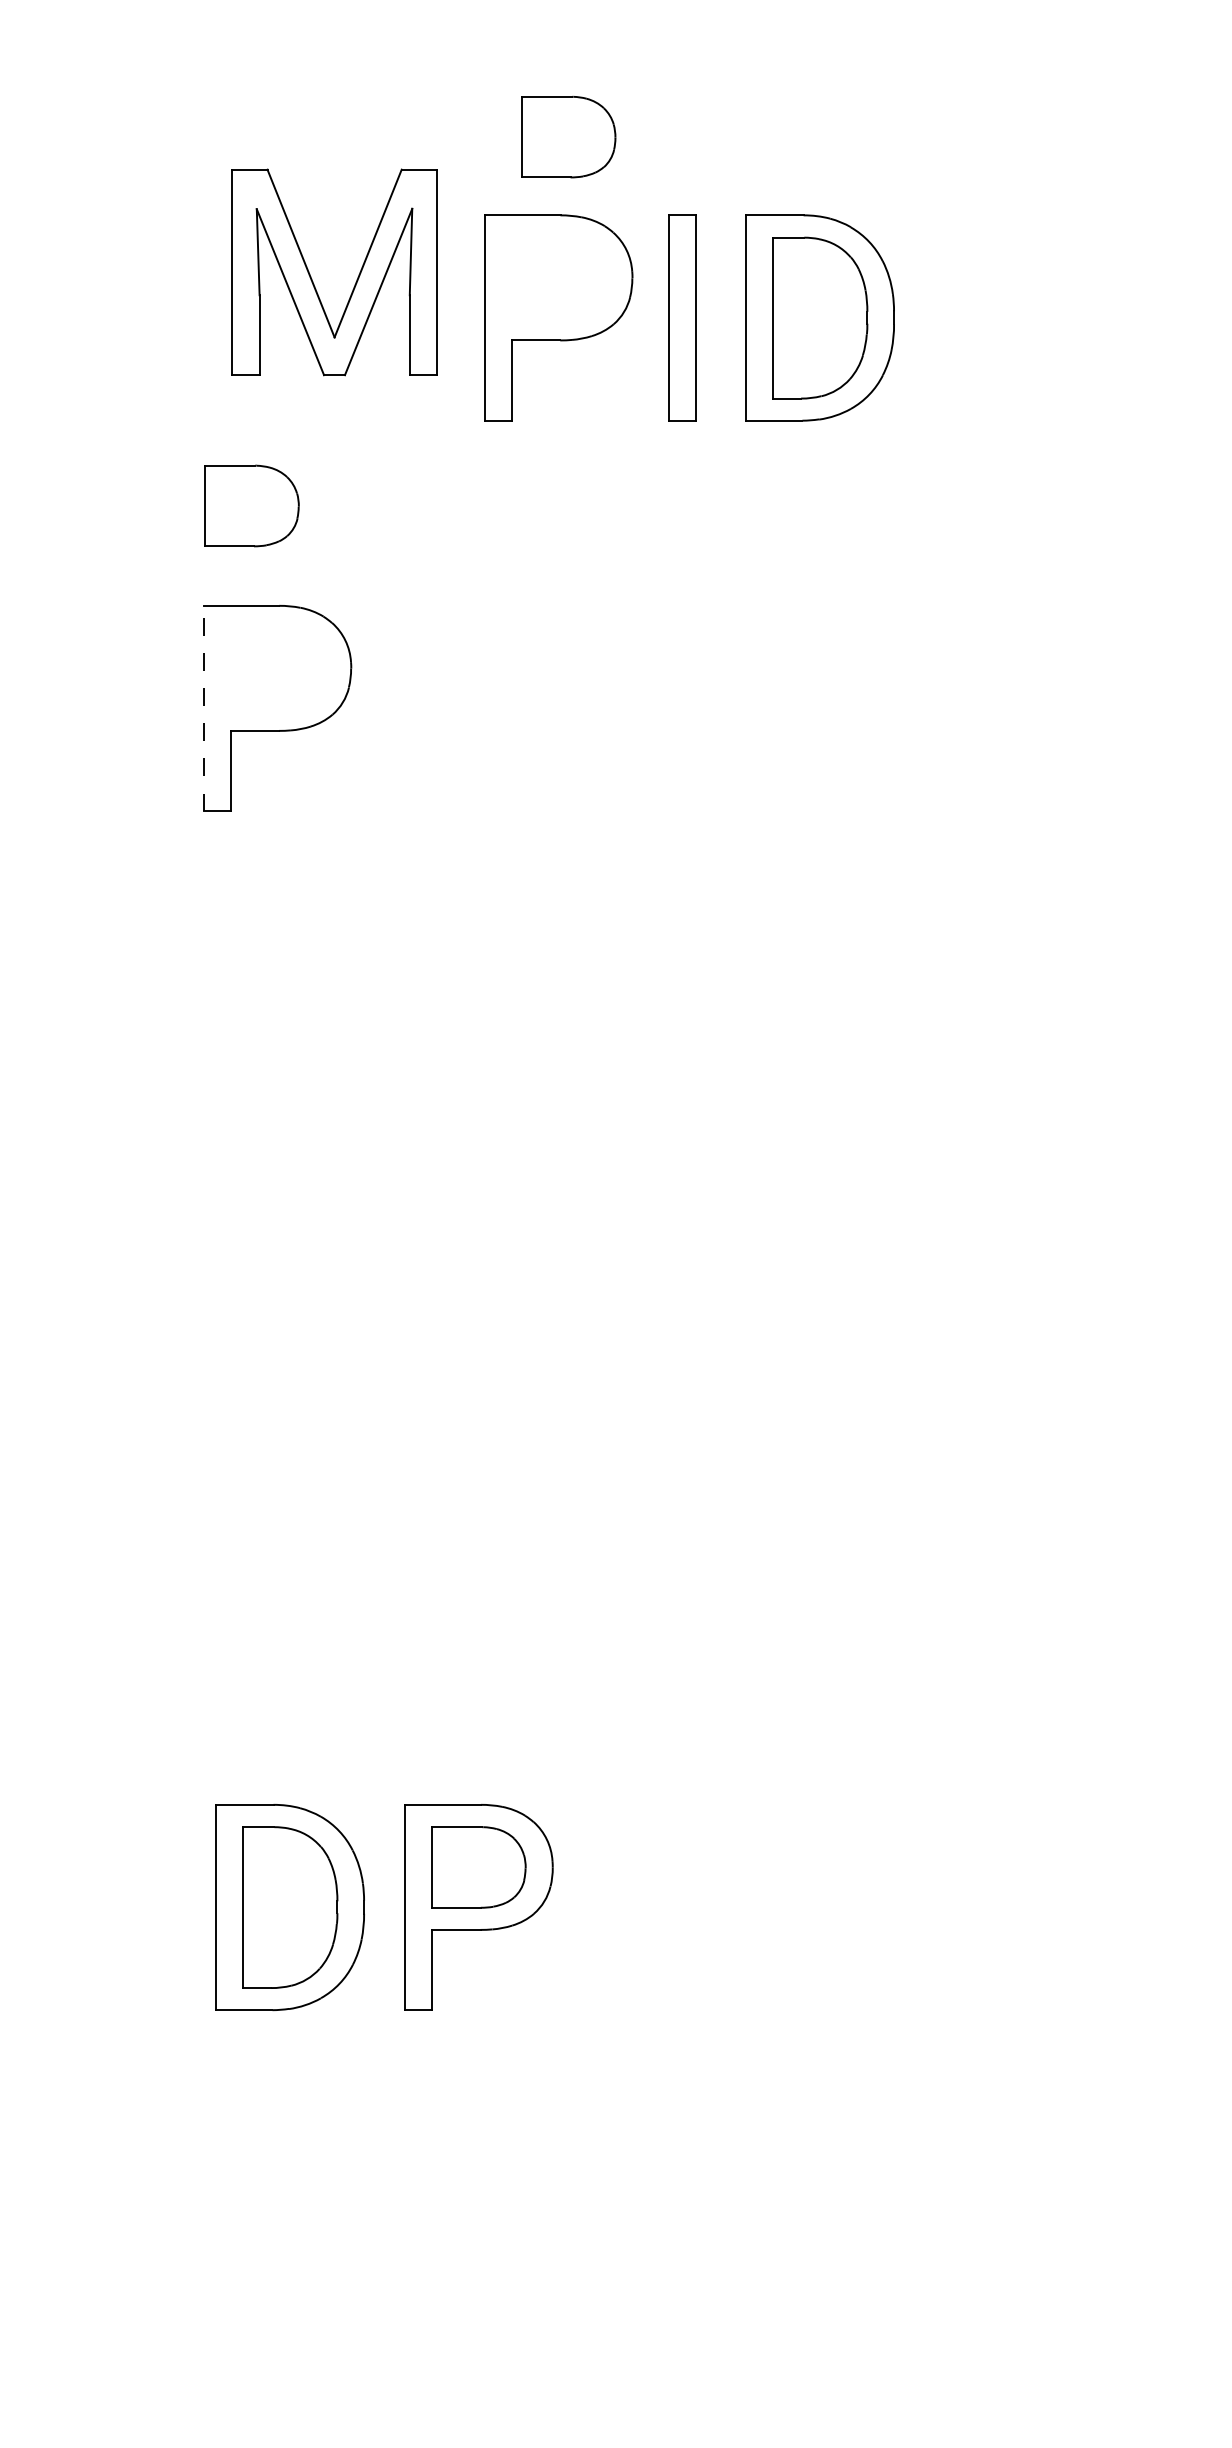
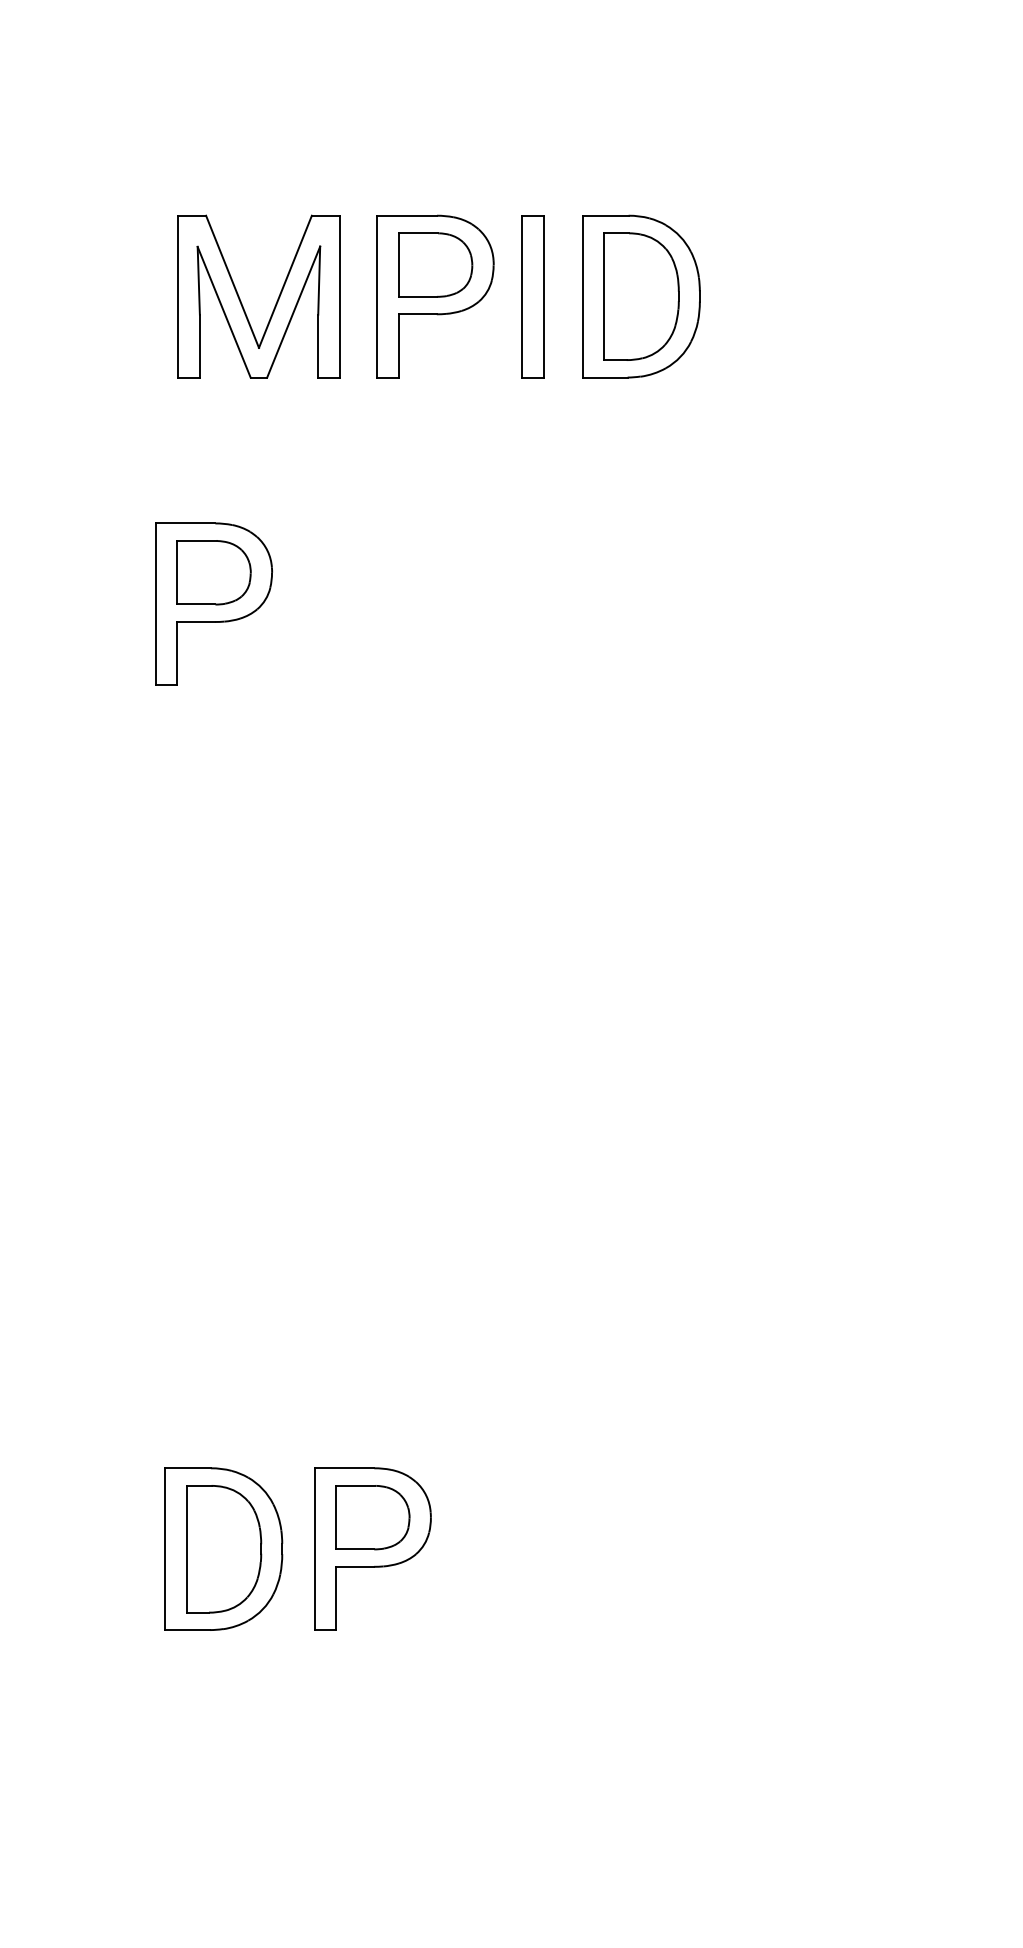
part: (568, 136) -> (435, 264), moved
part: (313, 281) -> (242, 303), moved
part: (251, 505) -> (213, 572), moved
line: (203, 708) -> (155, 604), dashed -> solid

